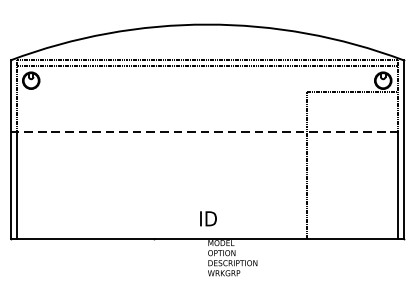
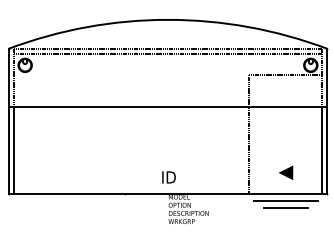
line: (207, 131) -> (168, 106), dashed -> solid
line: (353, 212) -> (286, 172), added
line: (352, 248) -> (285, 201), added
line: (352, 257) -> (285, 208), added

